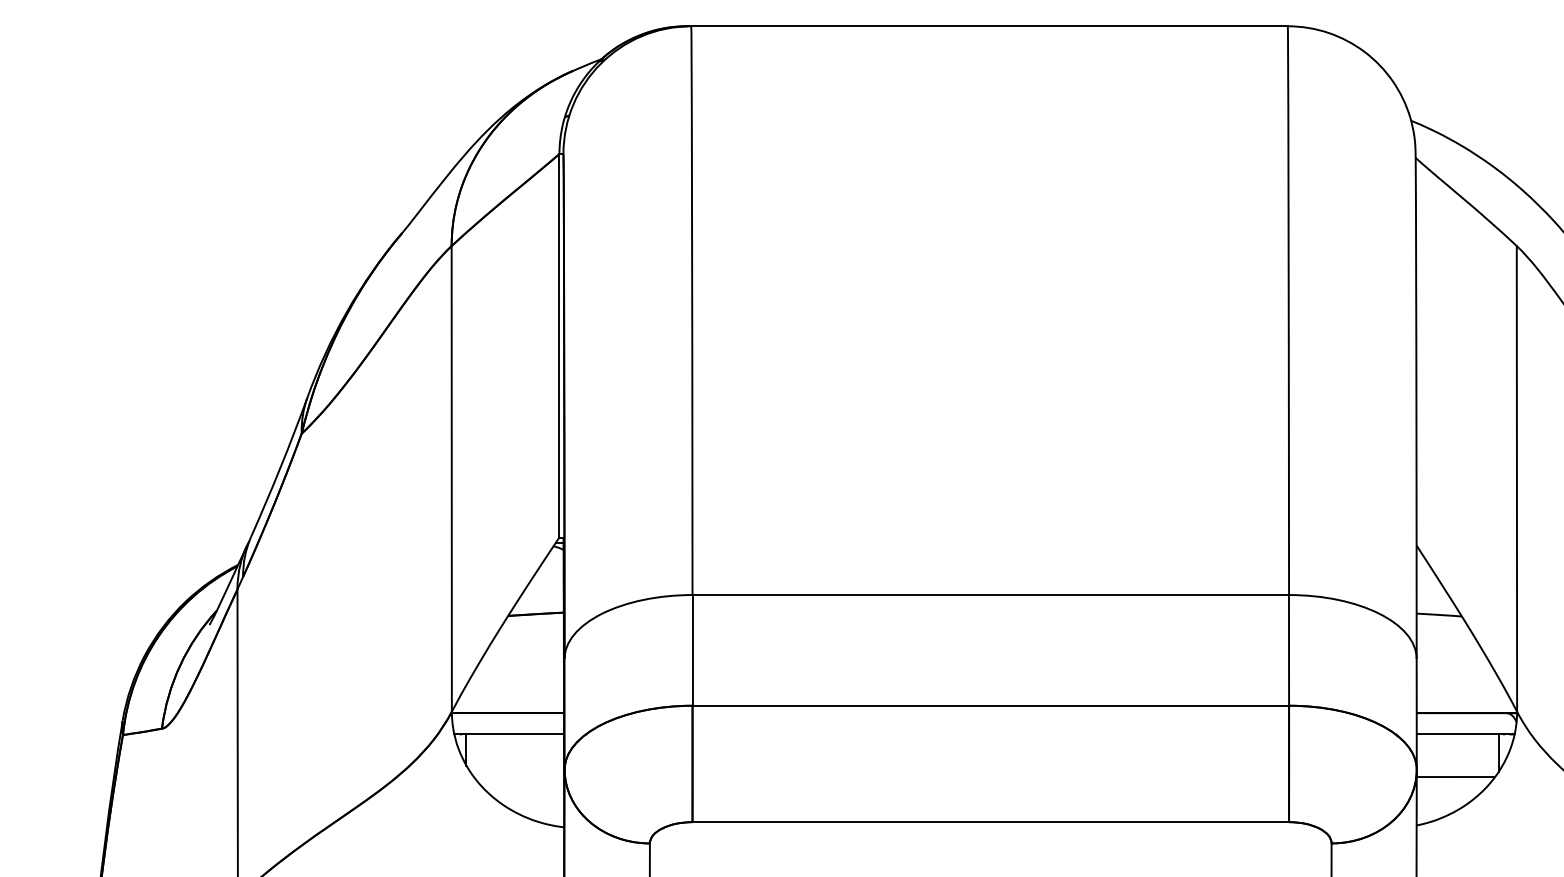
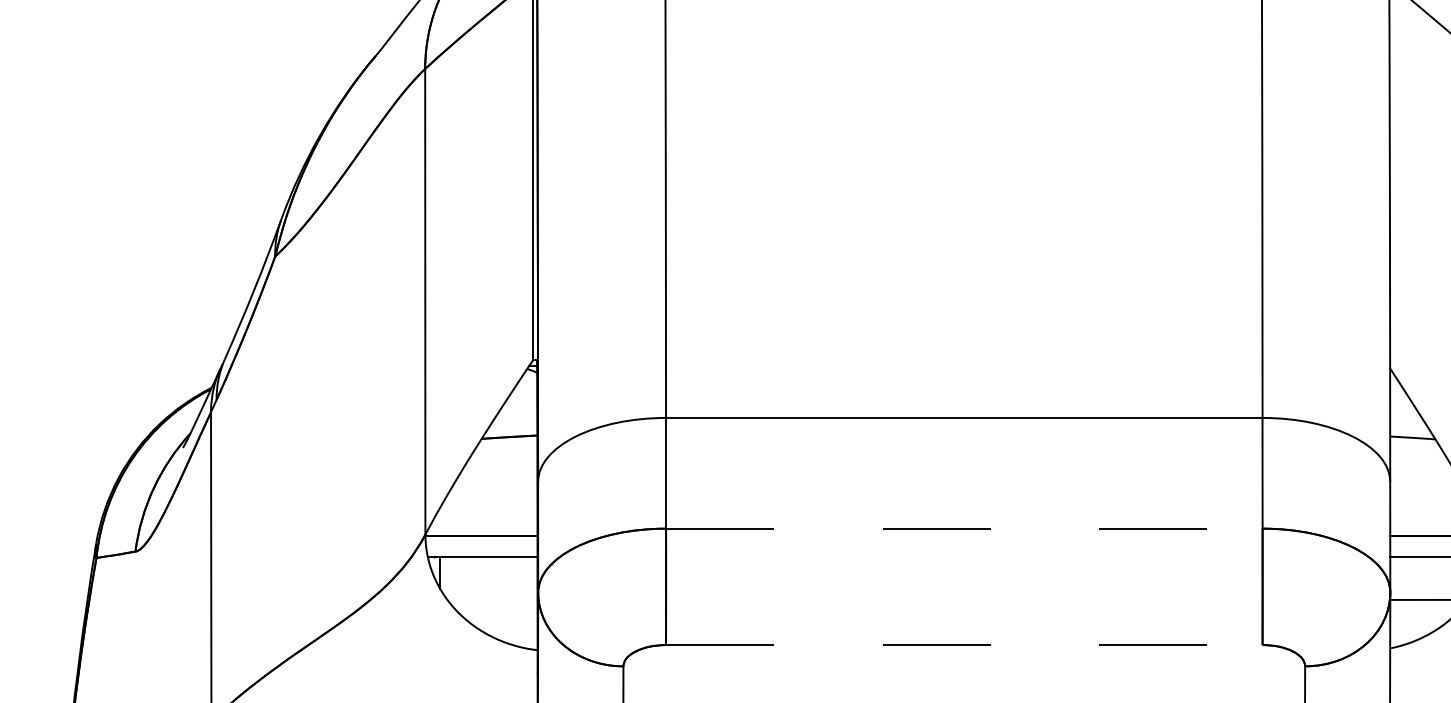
line: (991, 705) -> (965, 528), solid -> dashed
line: (991, 822) -> (965, 645), solid -> dashed

